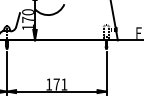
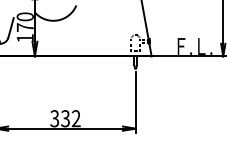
text: (56, 84) -> (65, 118), 171 -> 332

